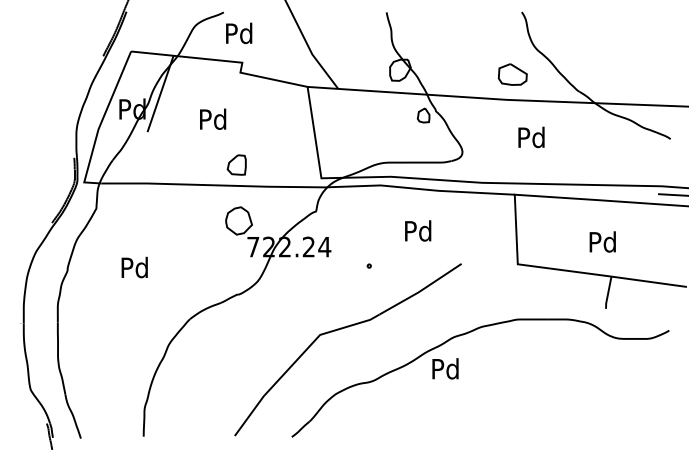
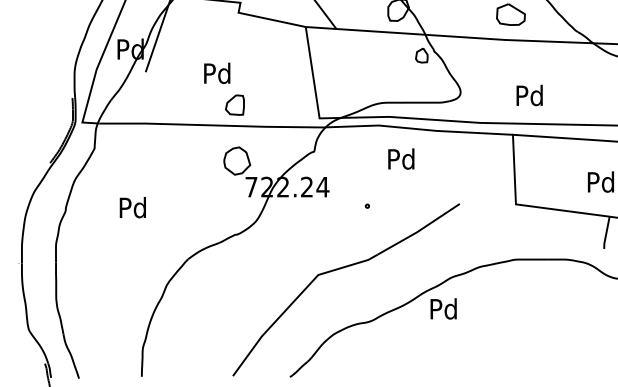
text: (213, 118) -> (217, 72), moved
text: (531, 137) -> (529, 95), moved
text: (418, 230) -> (401, 158), moved

